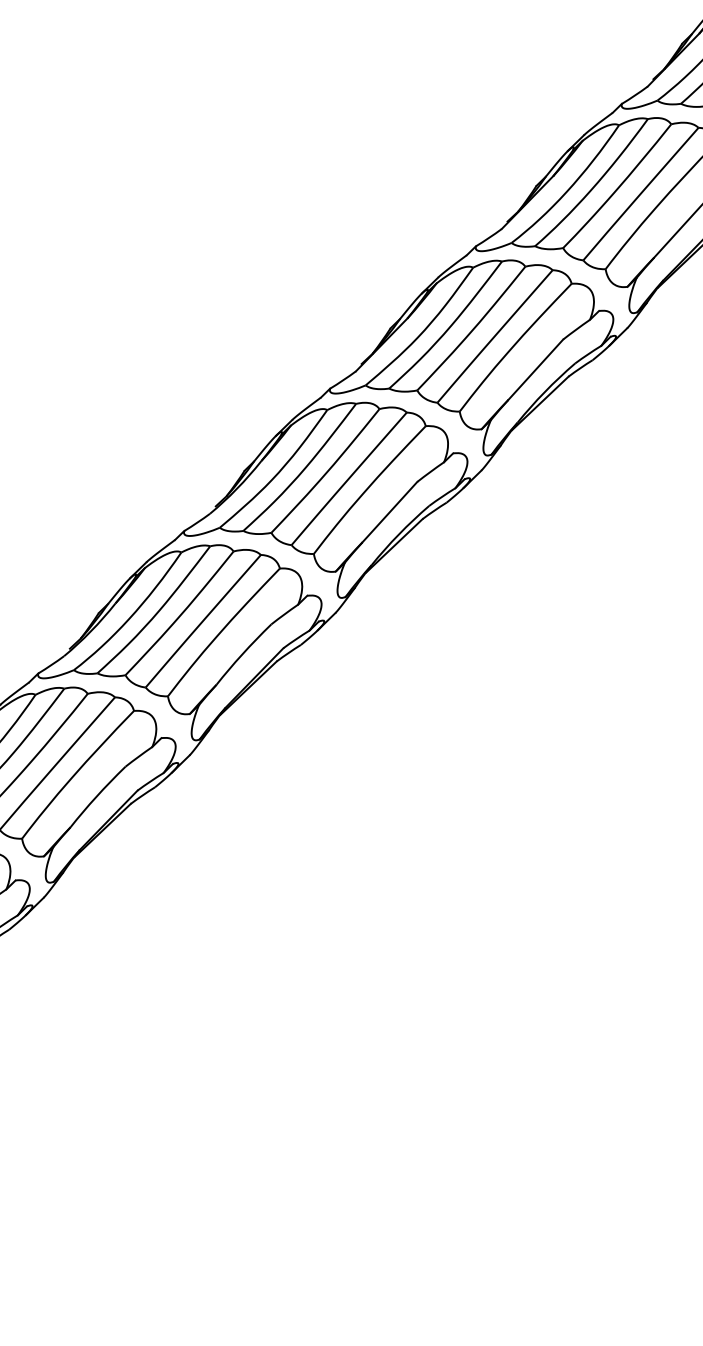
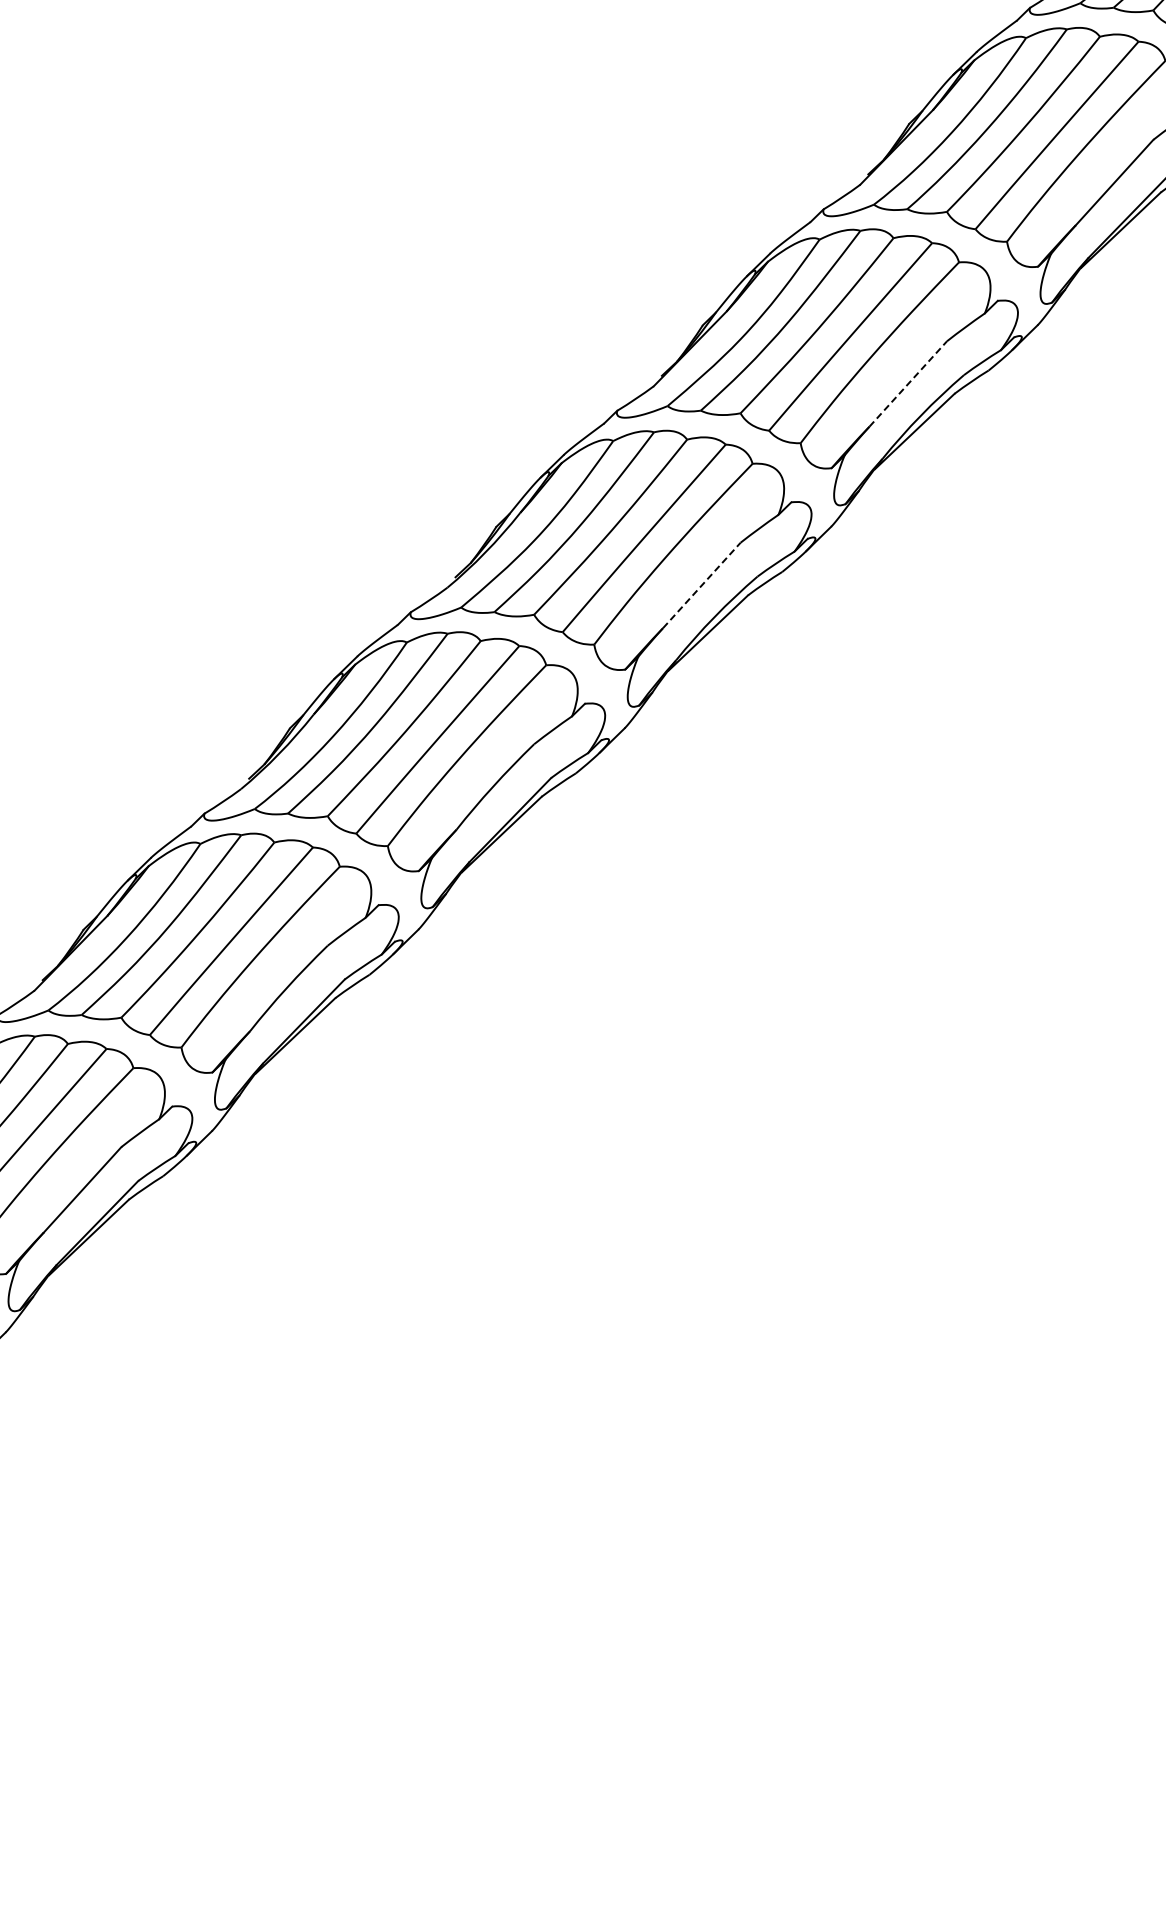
line: (535, 370) -> (908, 384), solid -> dashed
line: (389, 512) -> (701, 585), solid -> dashed

